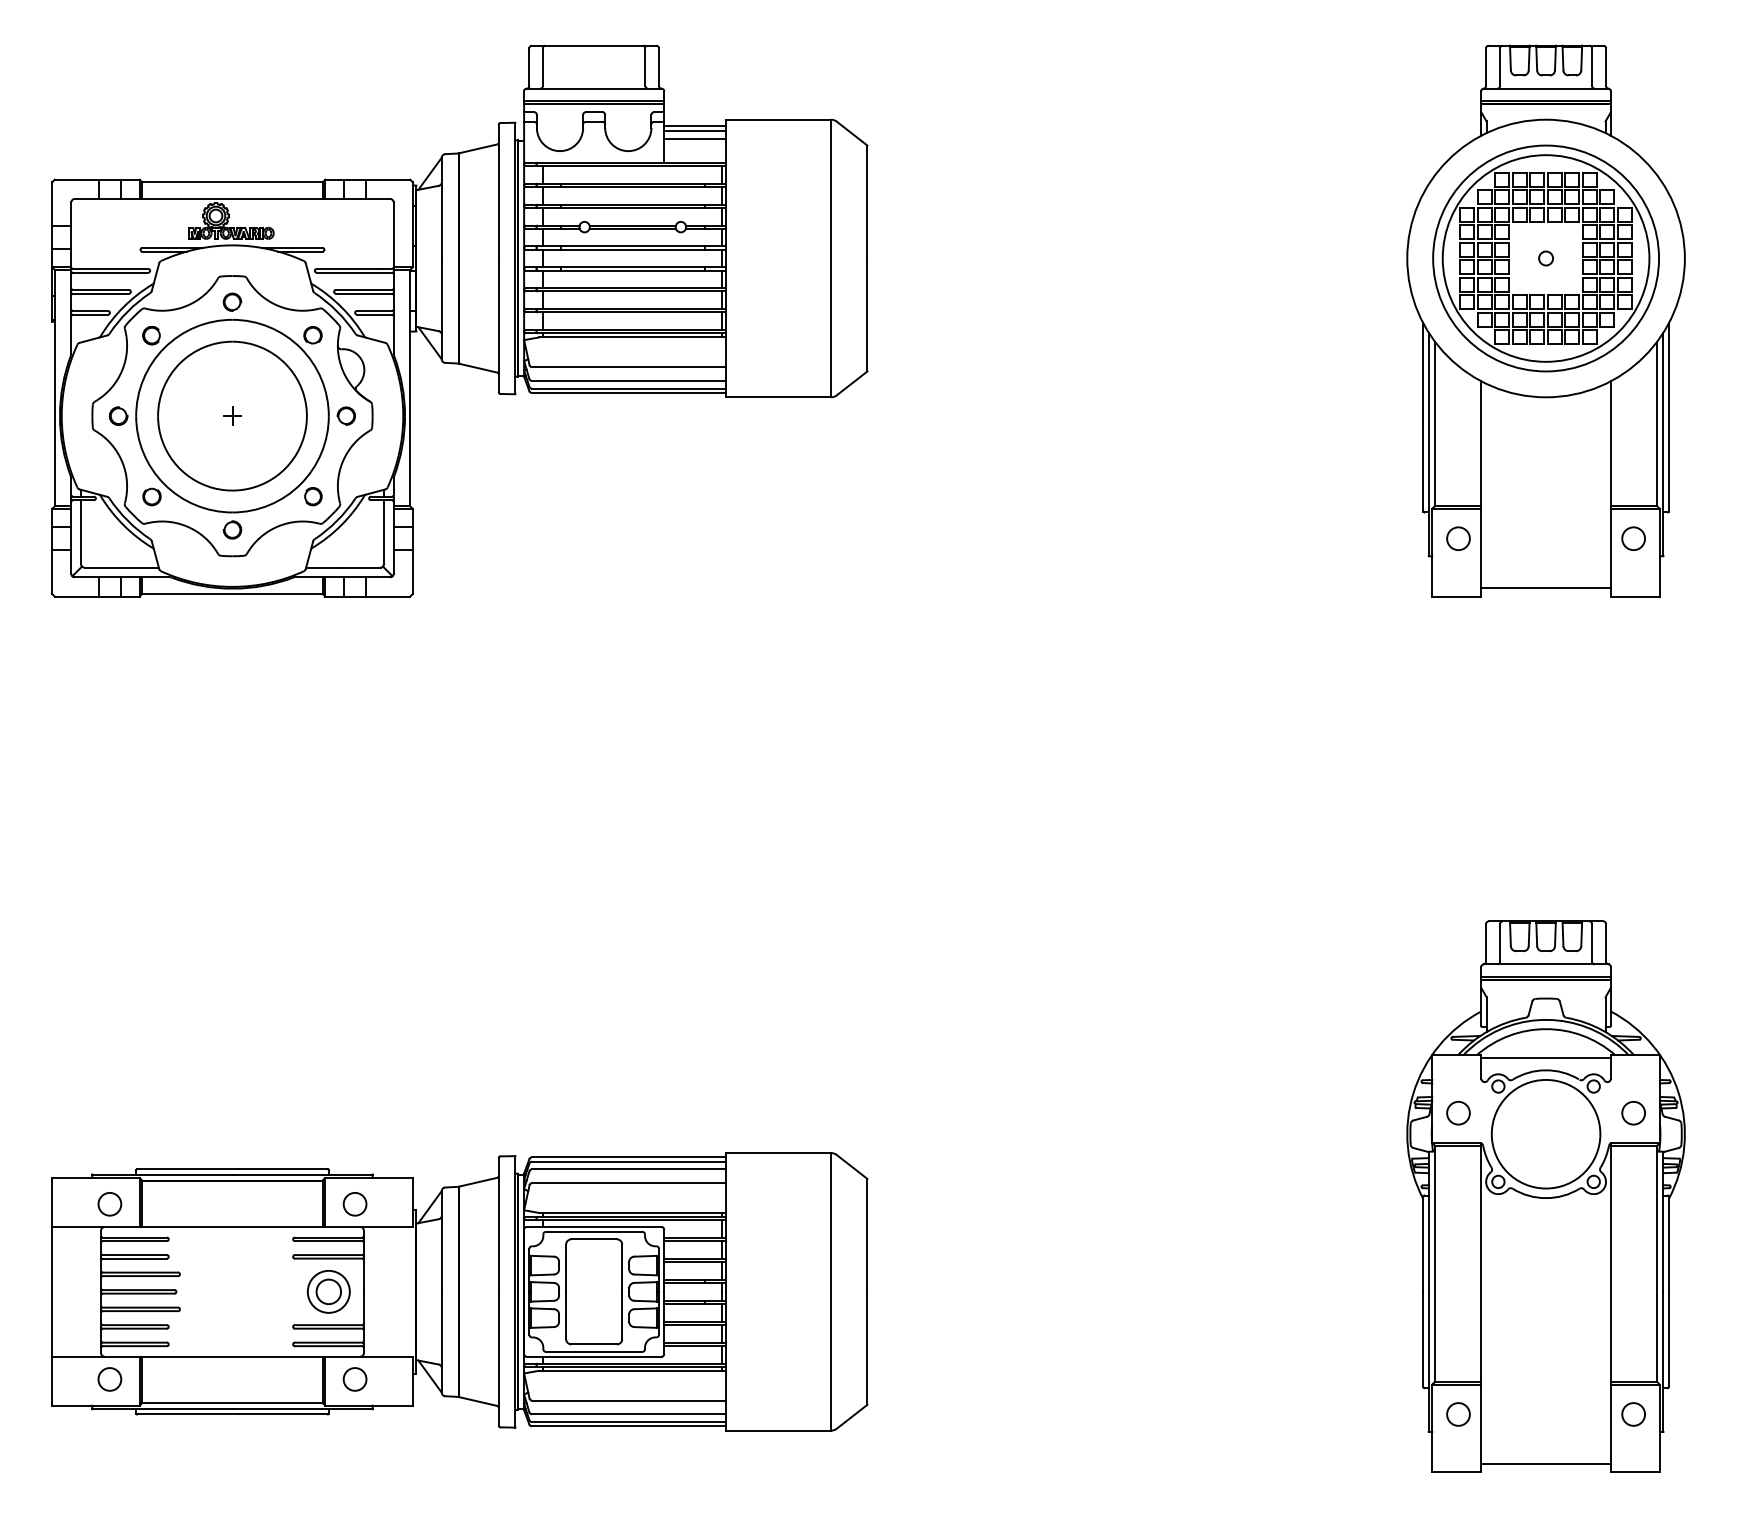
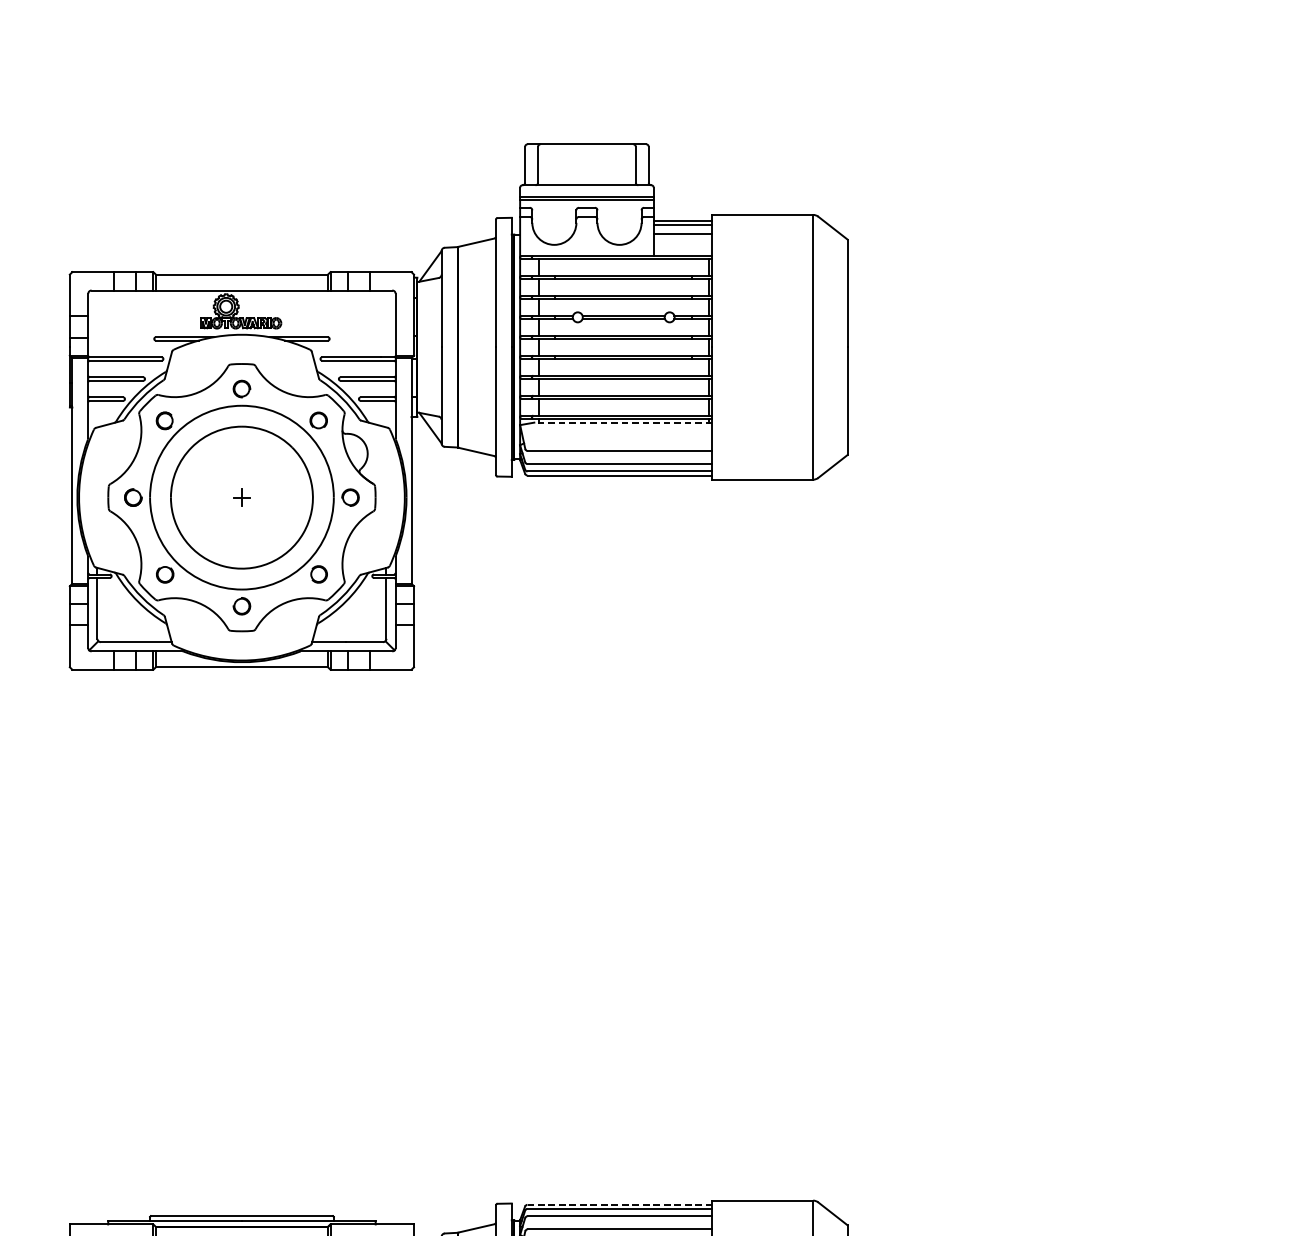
line: (631, 337) -> (622, 422), solid -> dashed
line: (628, 1157) -> (619, 1204), solid -> dashed

